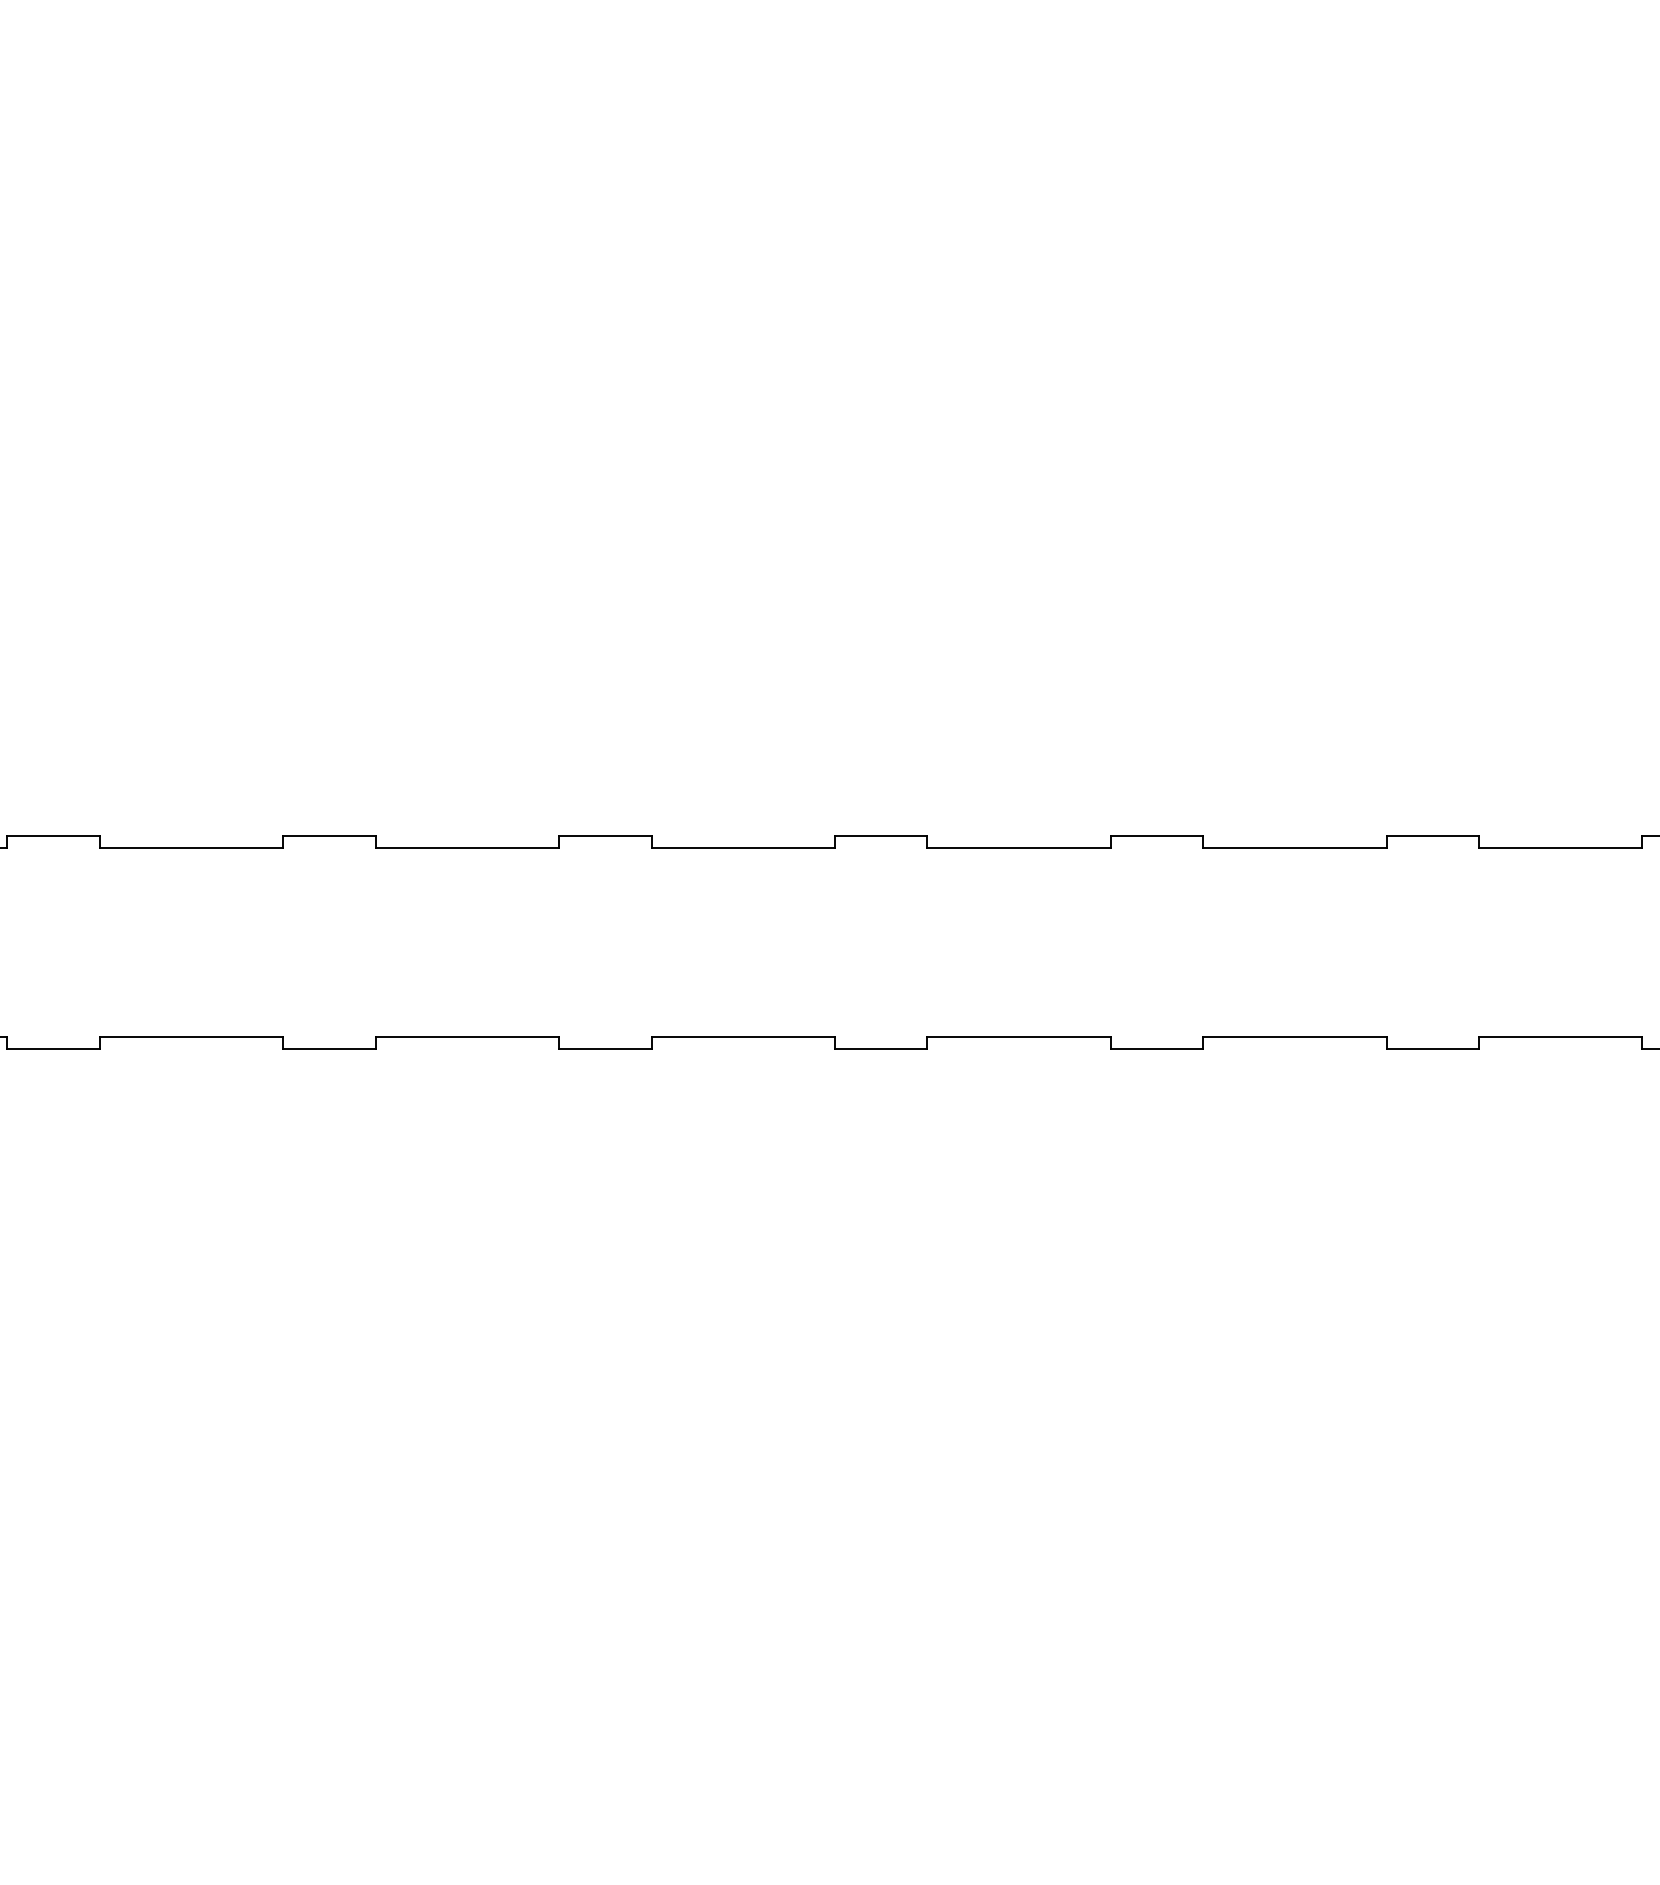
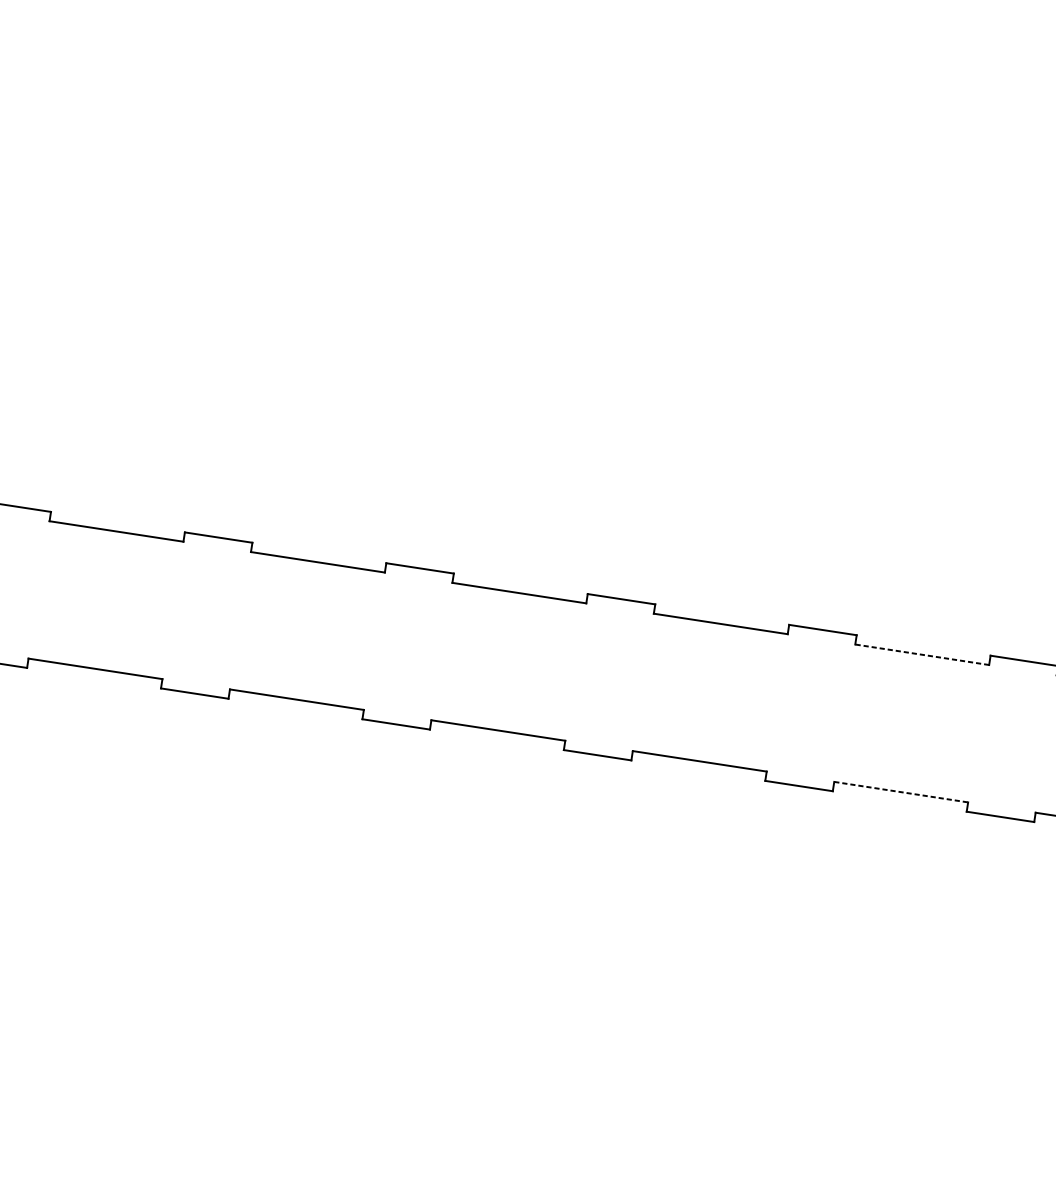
line: (1294, 848) -> (921, 654), solid -> dashed
line: (1294, 1036) -> (900, 792), solid -> dashed

